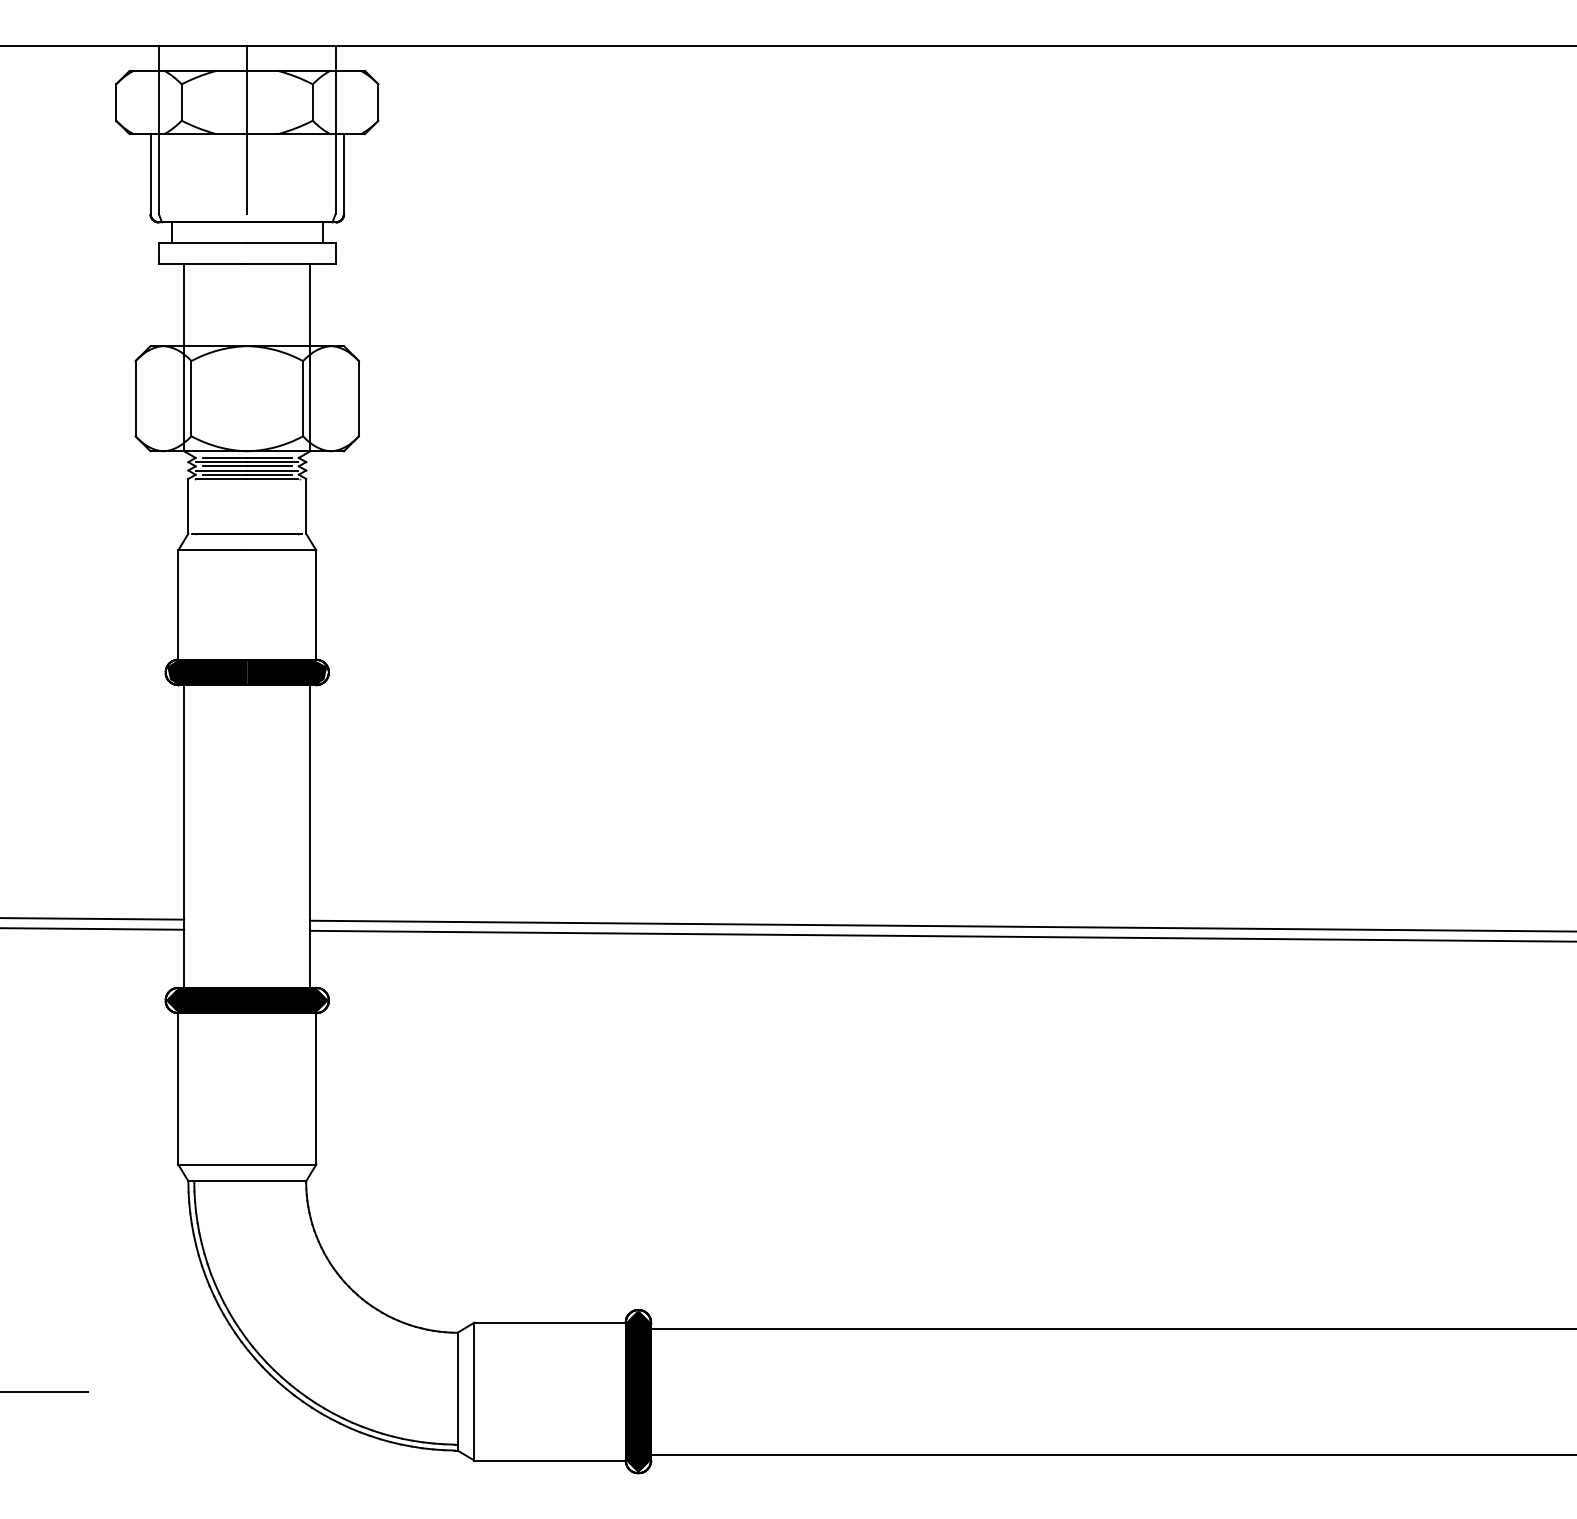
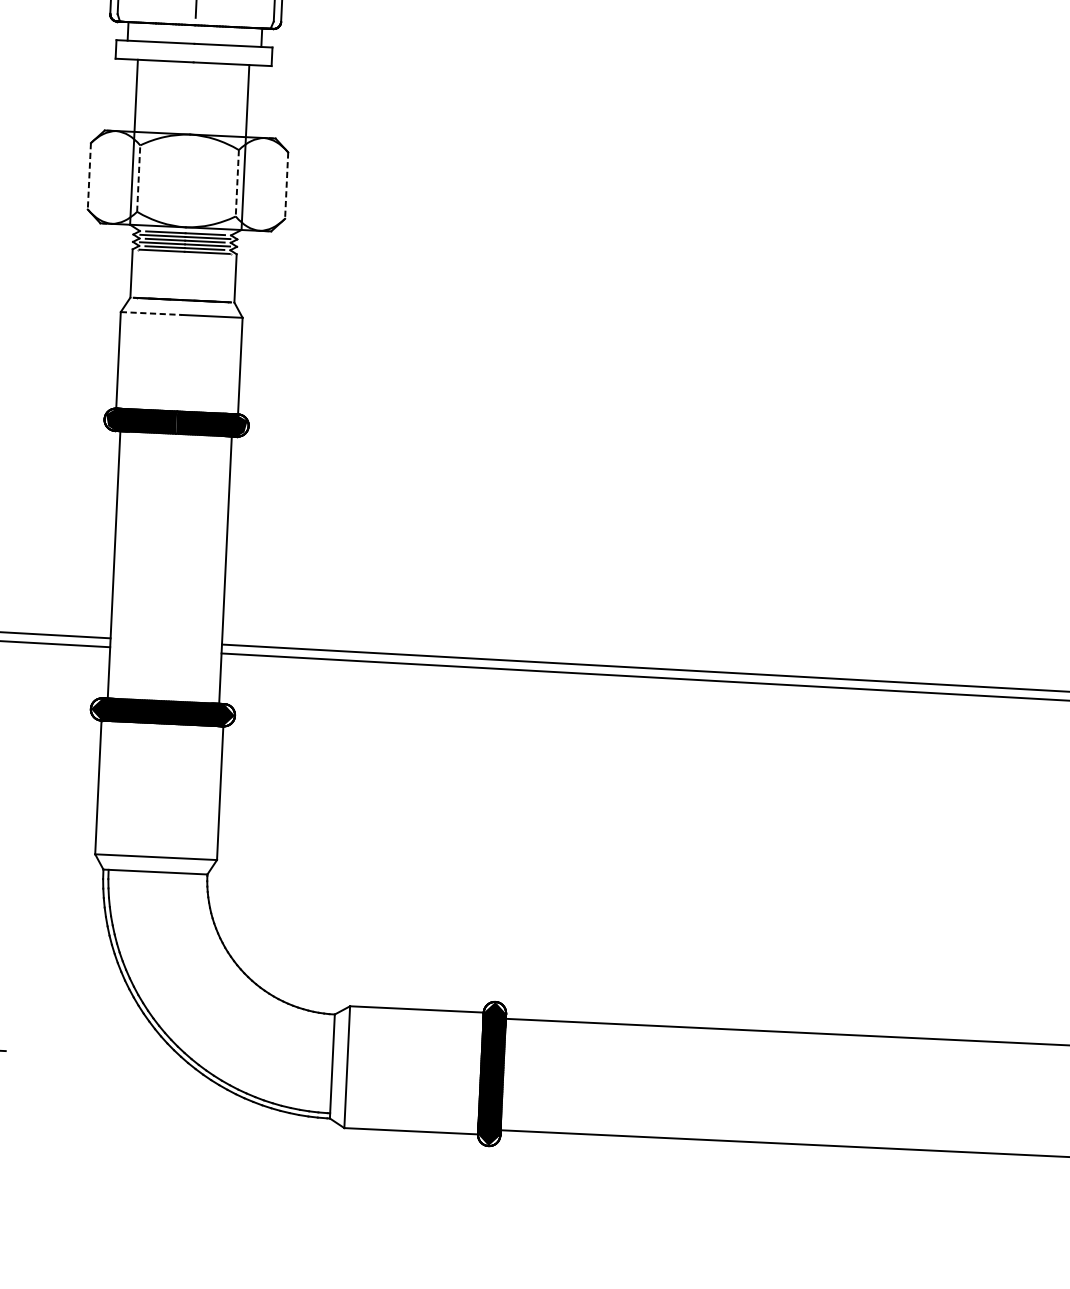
line: (135, 398) -> (89, 176), solid -> dashed
line: (191, 398) -> (138, 178), solid -> dashed
line: (303, 398) -> (237, 183), solid -> dashed
line: (359, 398) -> (287, 185), solid -> dashed
line: (213, 550) -> (151, 313), solid -> dashed

